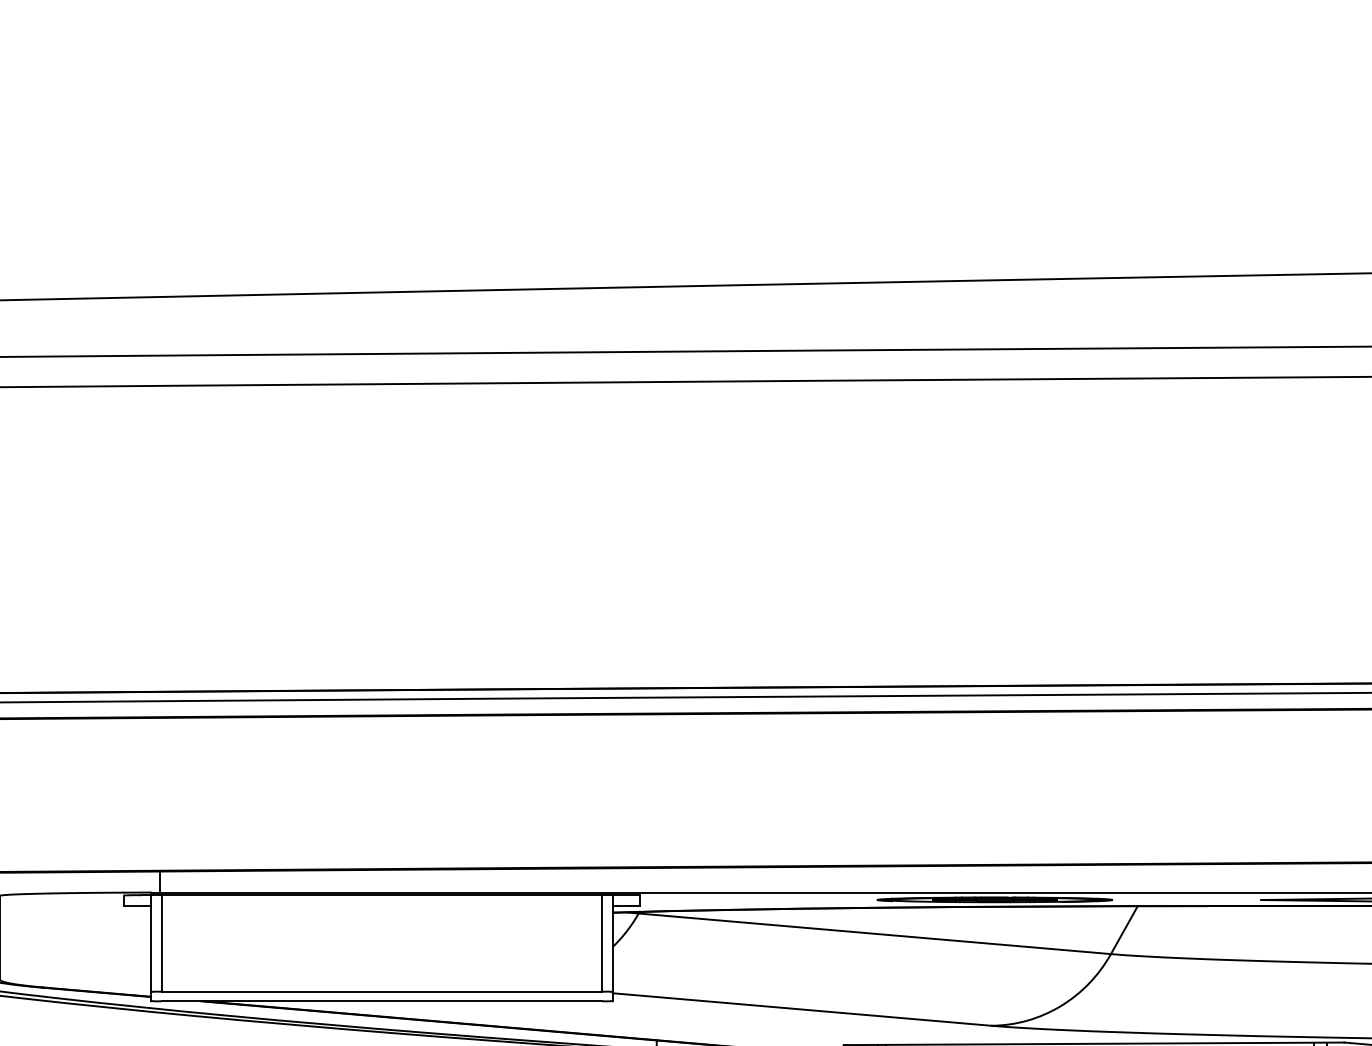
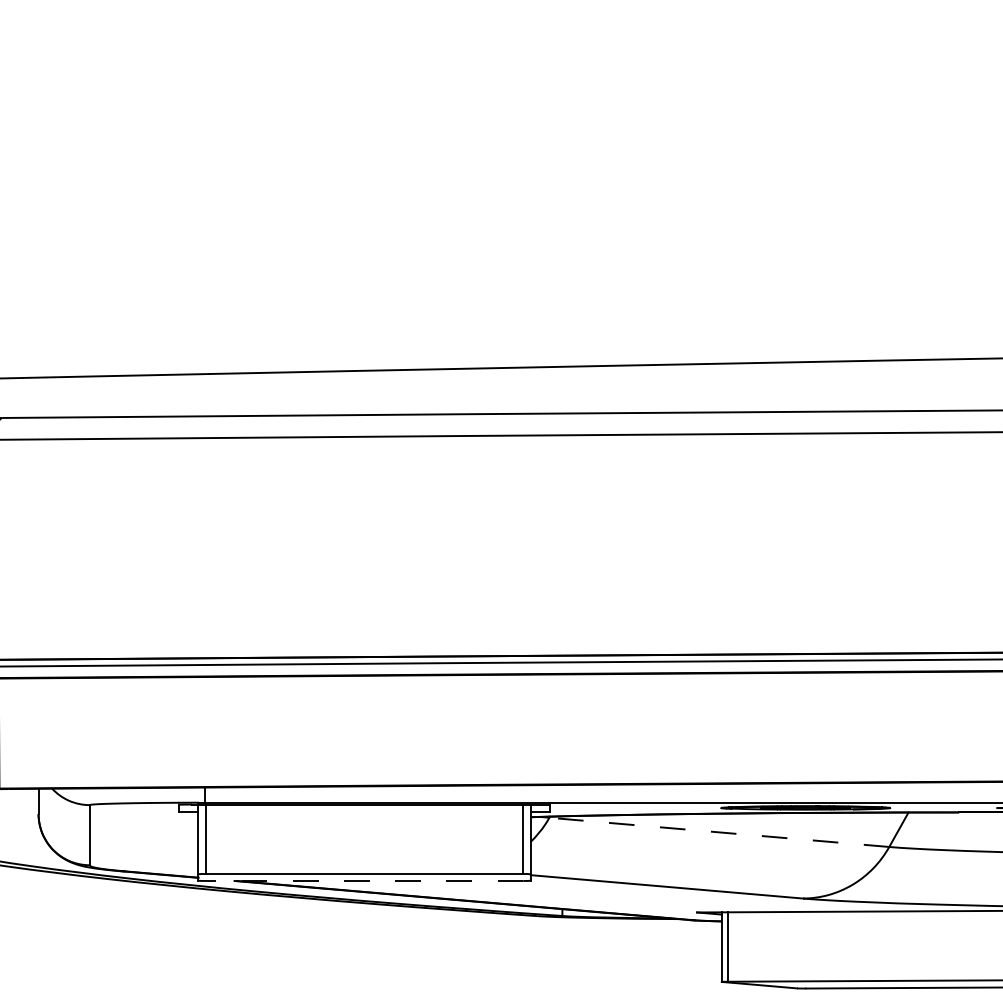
line: (875, 933) -> (719, 832), solid -> dashed
line: (381, 1000) -> (364, 880), solid -> dashed

